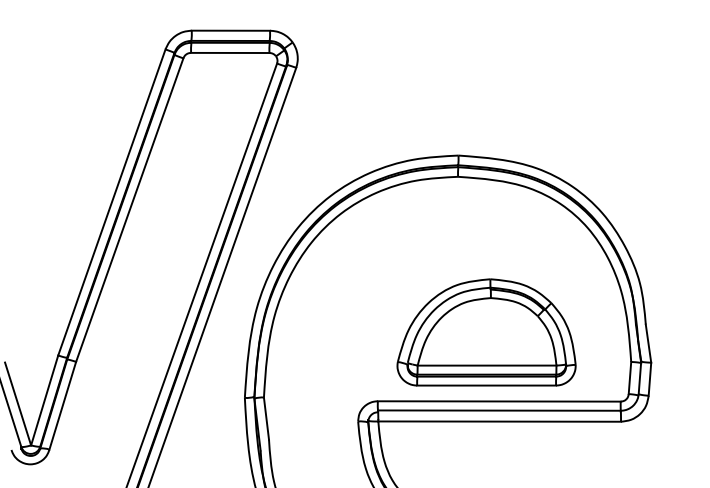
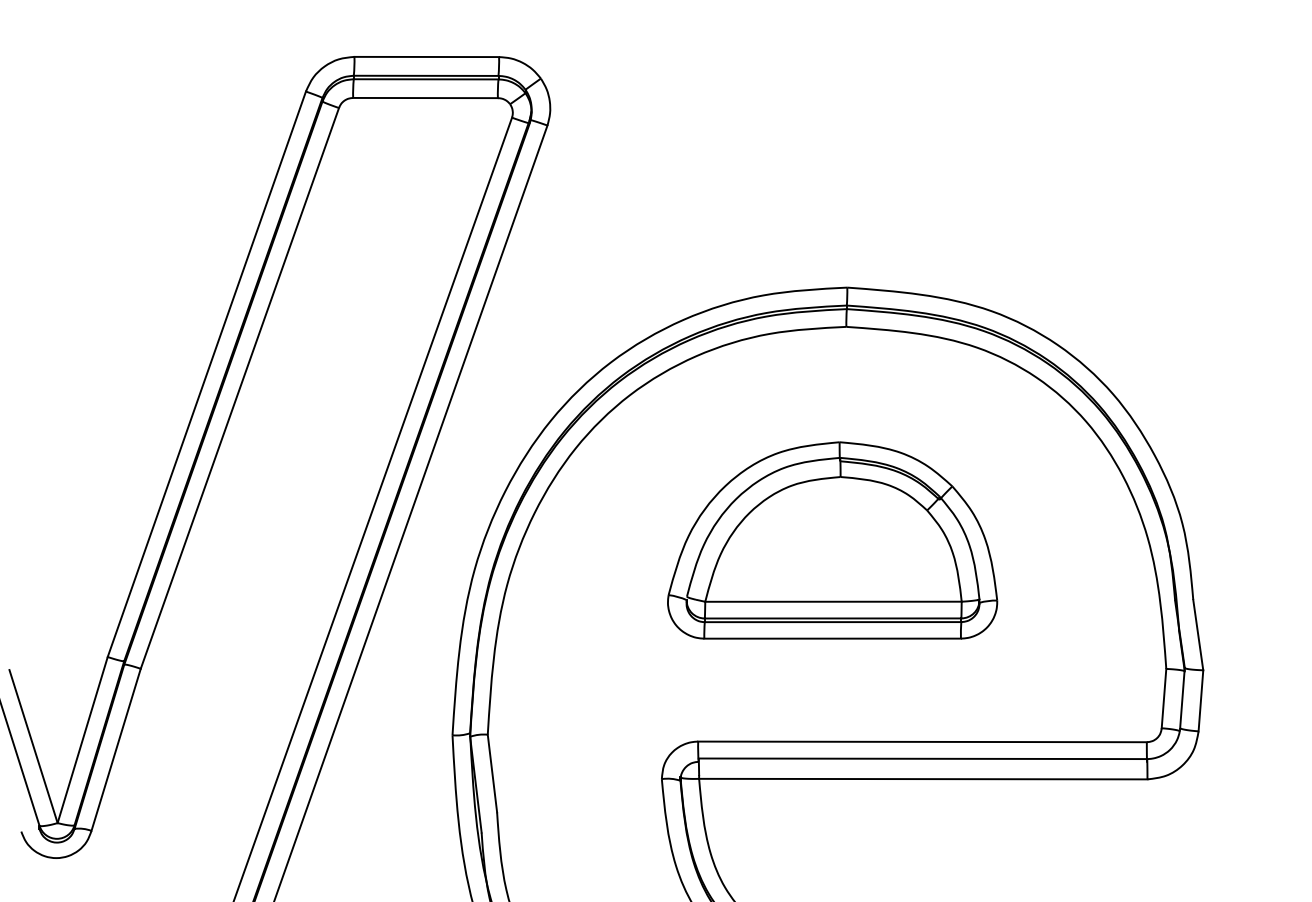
part: (486, 332) -> (832, 540), moved

